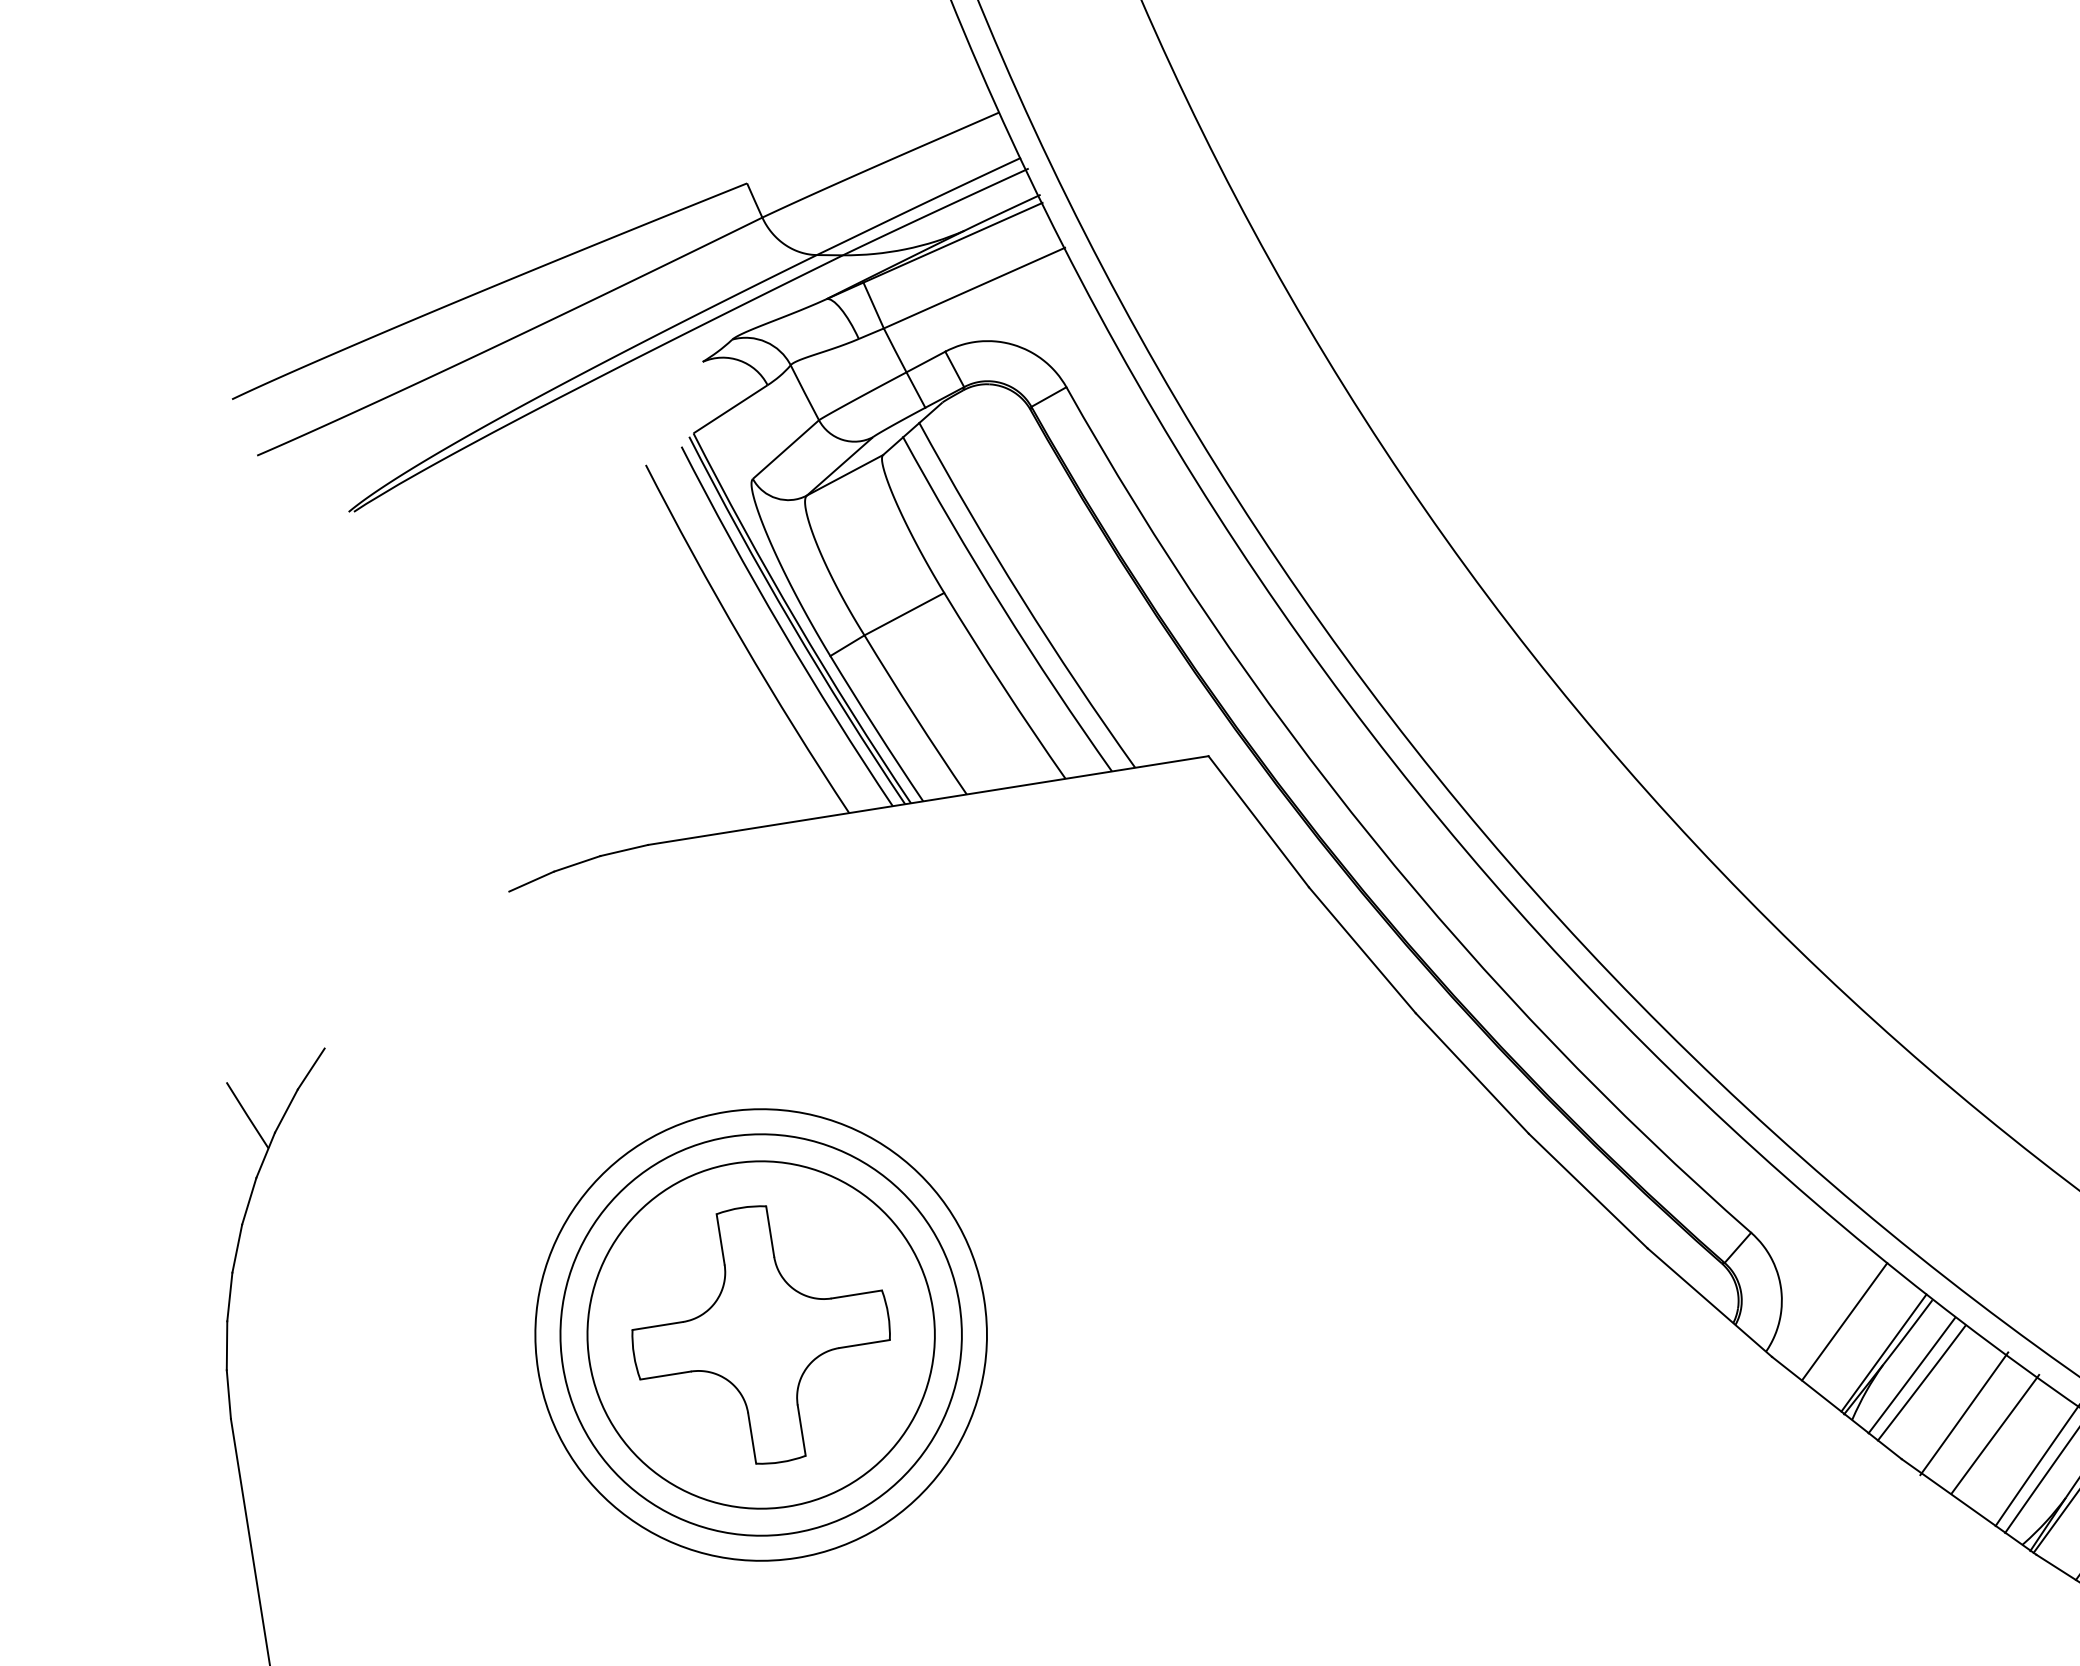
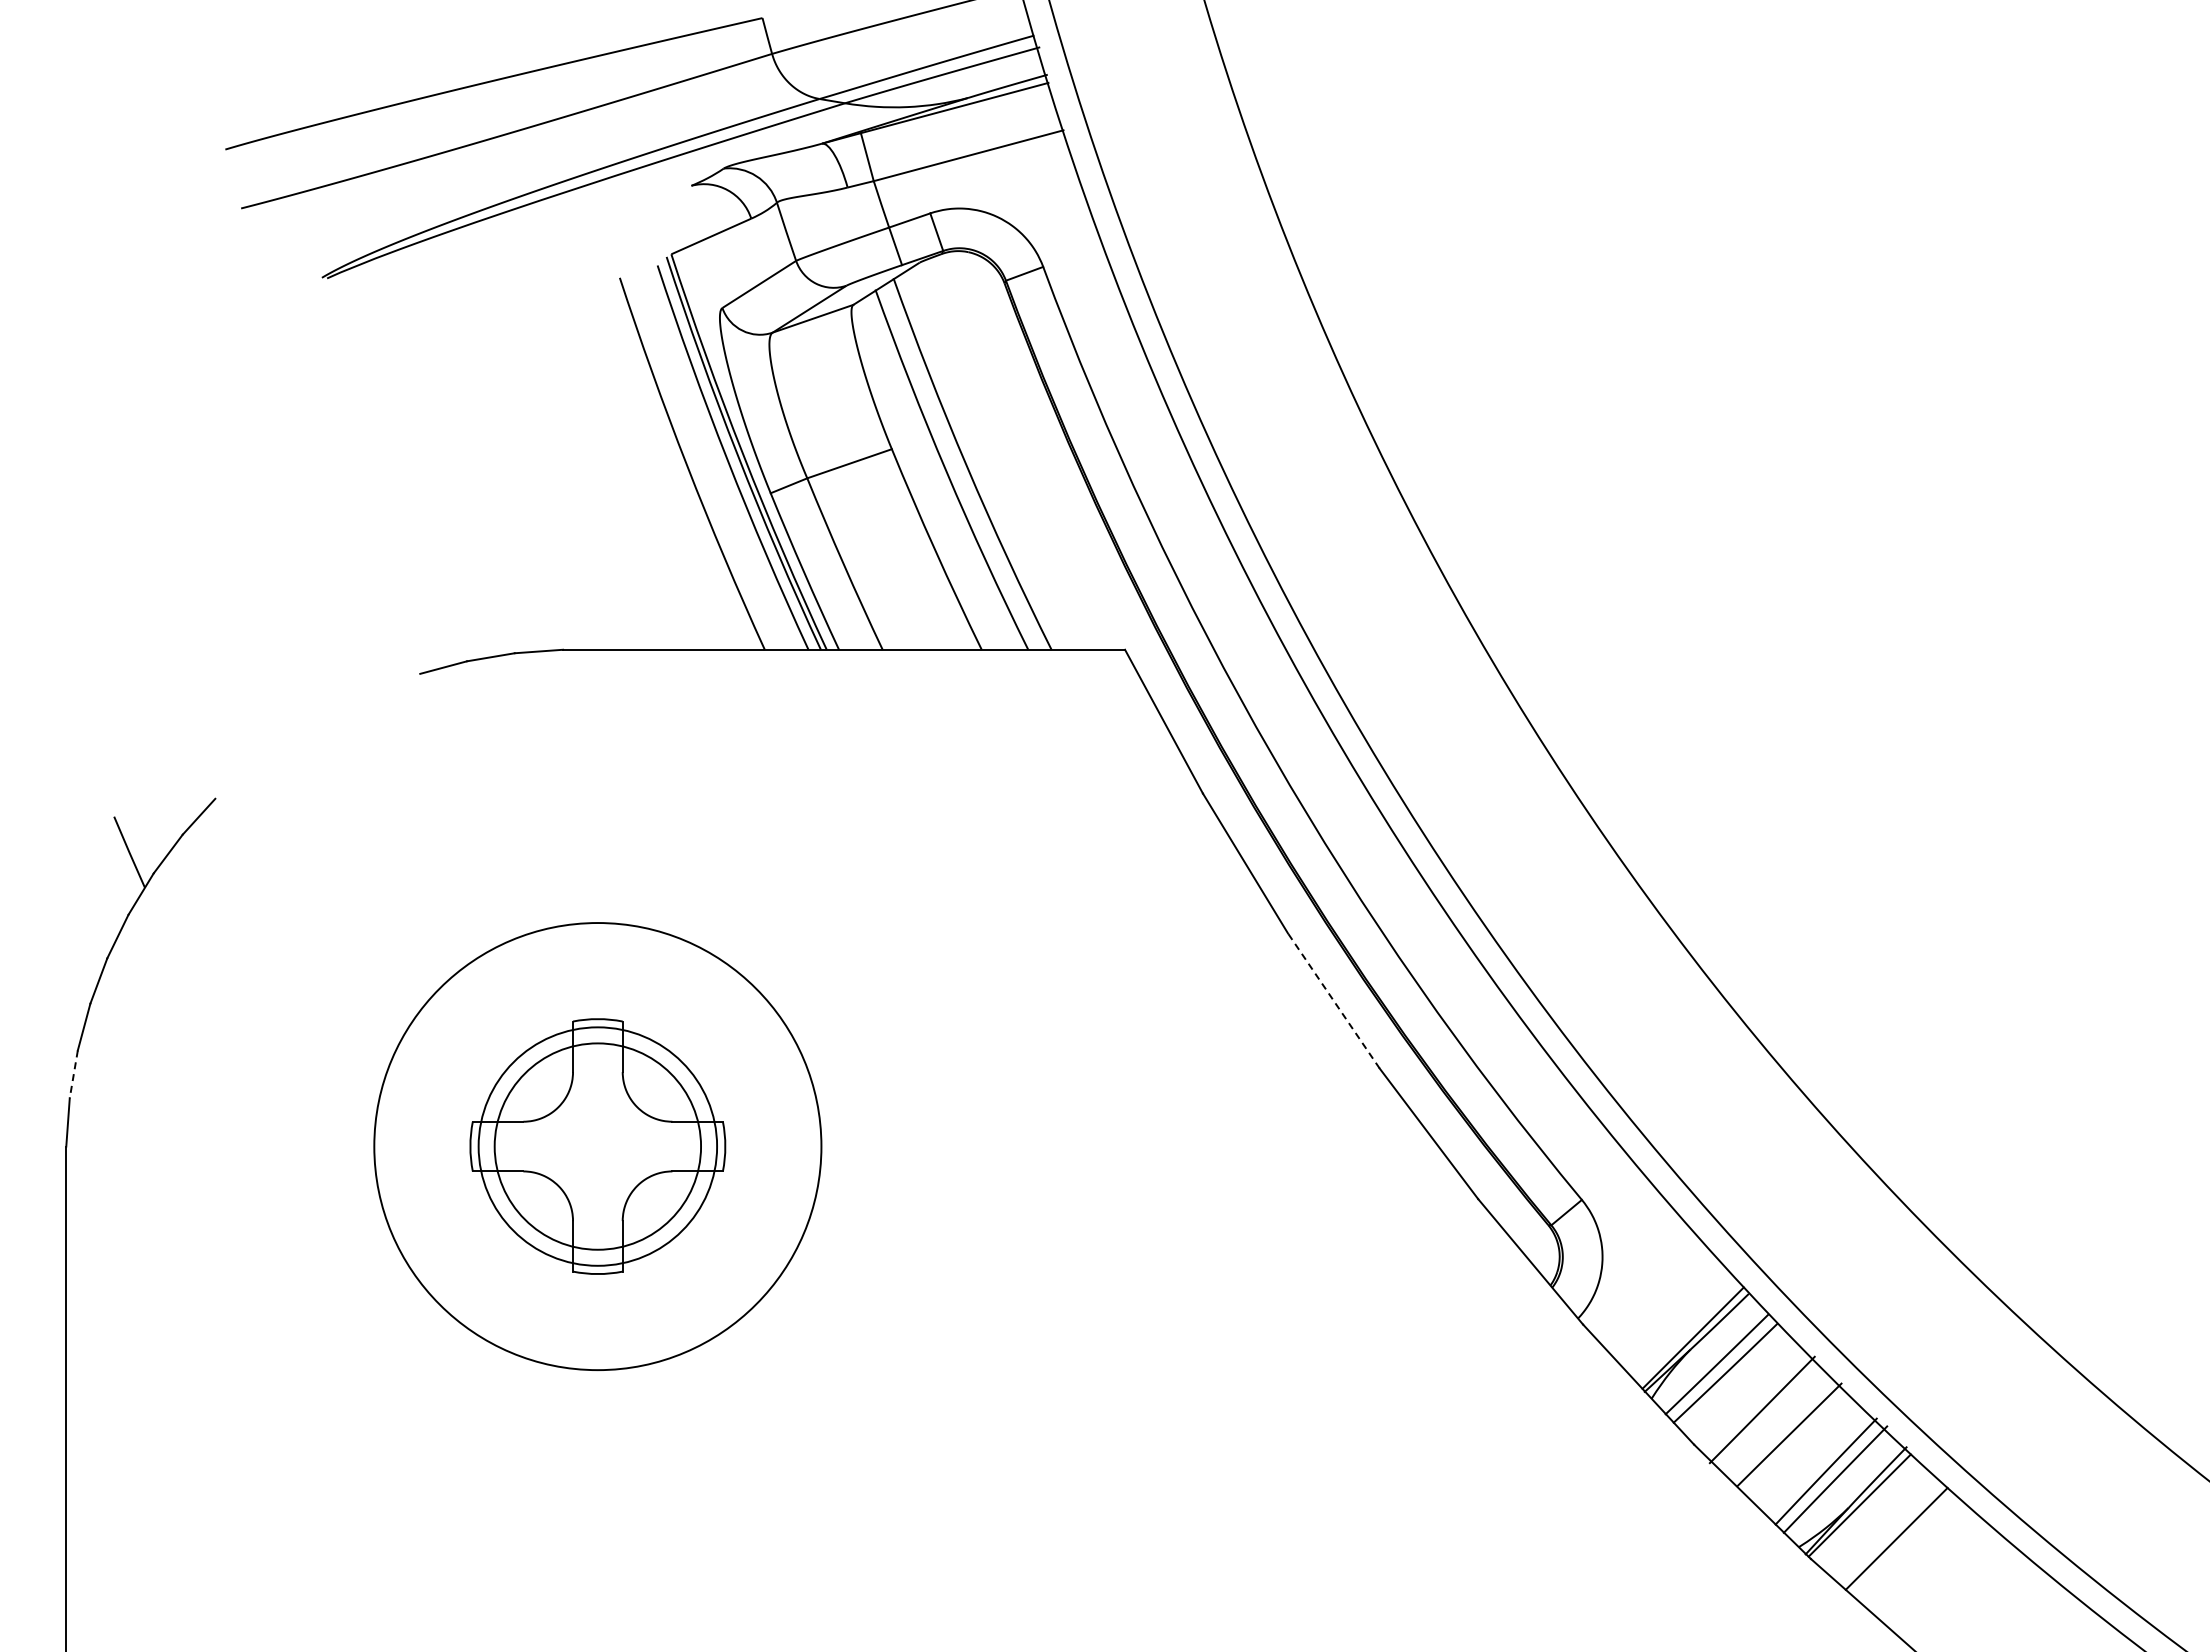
line: (1471, 1073) -> (1333, 1000), solid -> dashed
line: (1844, 1321) -> (1659, 1301), removed
circle: (760, 1334) -> (597, 1146), size x0.6
circle: (760, 1334) -> (597, 1146), size x0.6
line: (226, 1345) -> (73, 1074), solid -> dashed

